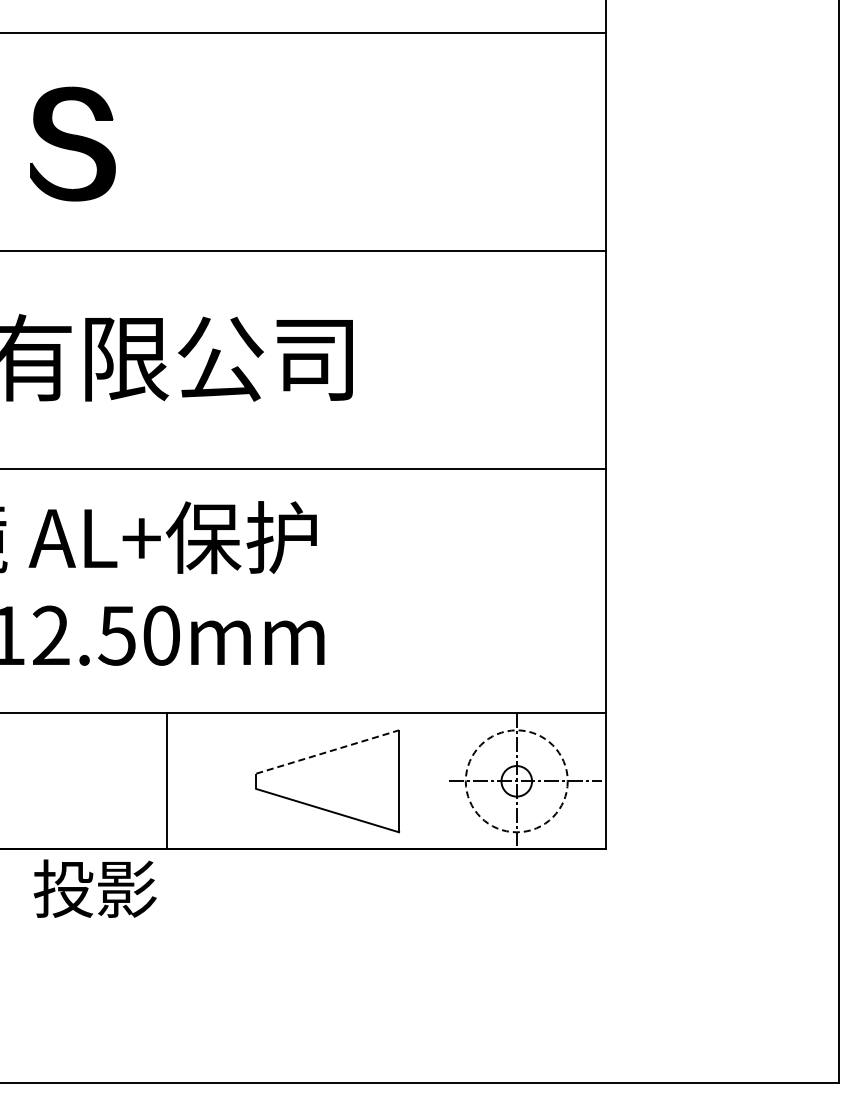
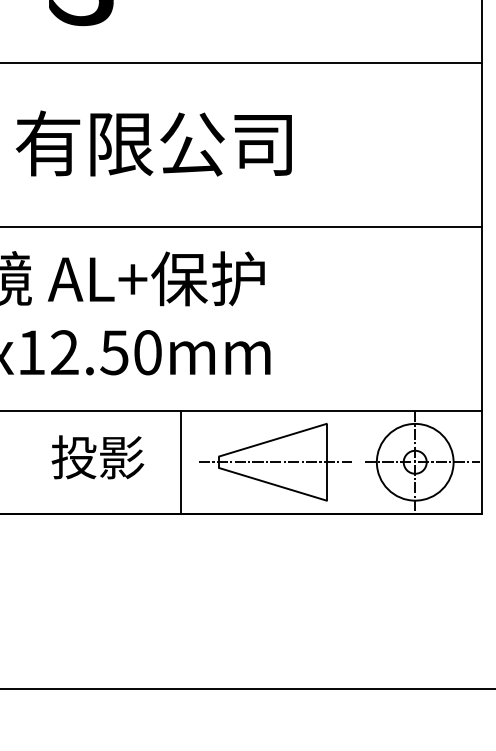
line: (327, 751) -> (272, 439), dashed -> solid
line: (167, 781) -> (180, 462), moved
line: (330, 781) -> (275, 462), added
circle: (516, 781) -> (415, 462), dashed -> solid
text: (94, 888) -> (97, 457), moved

